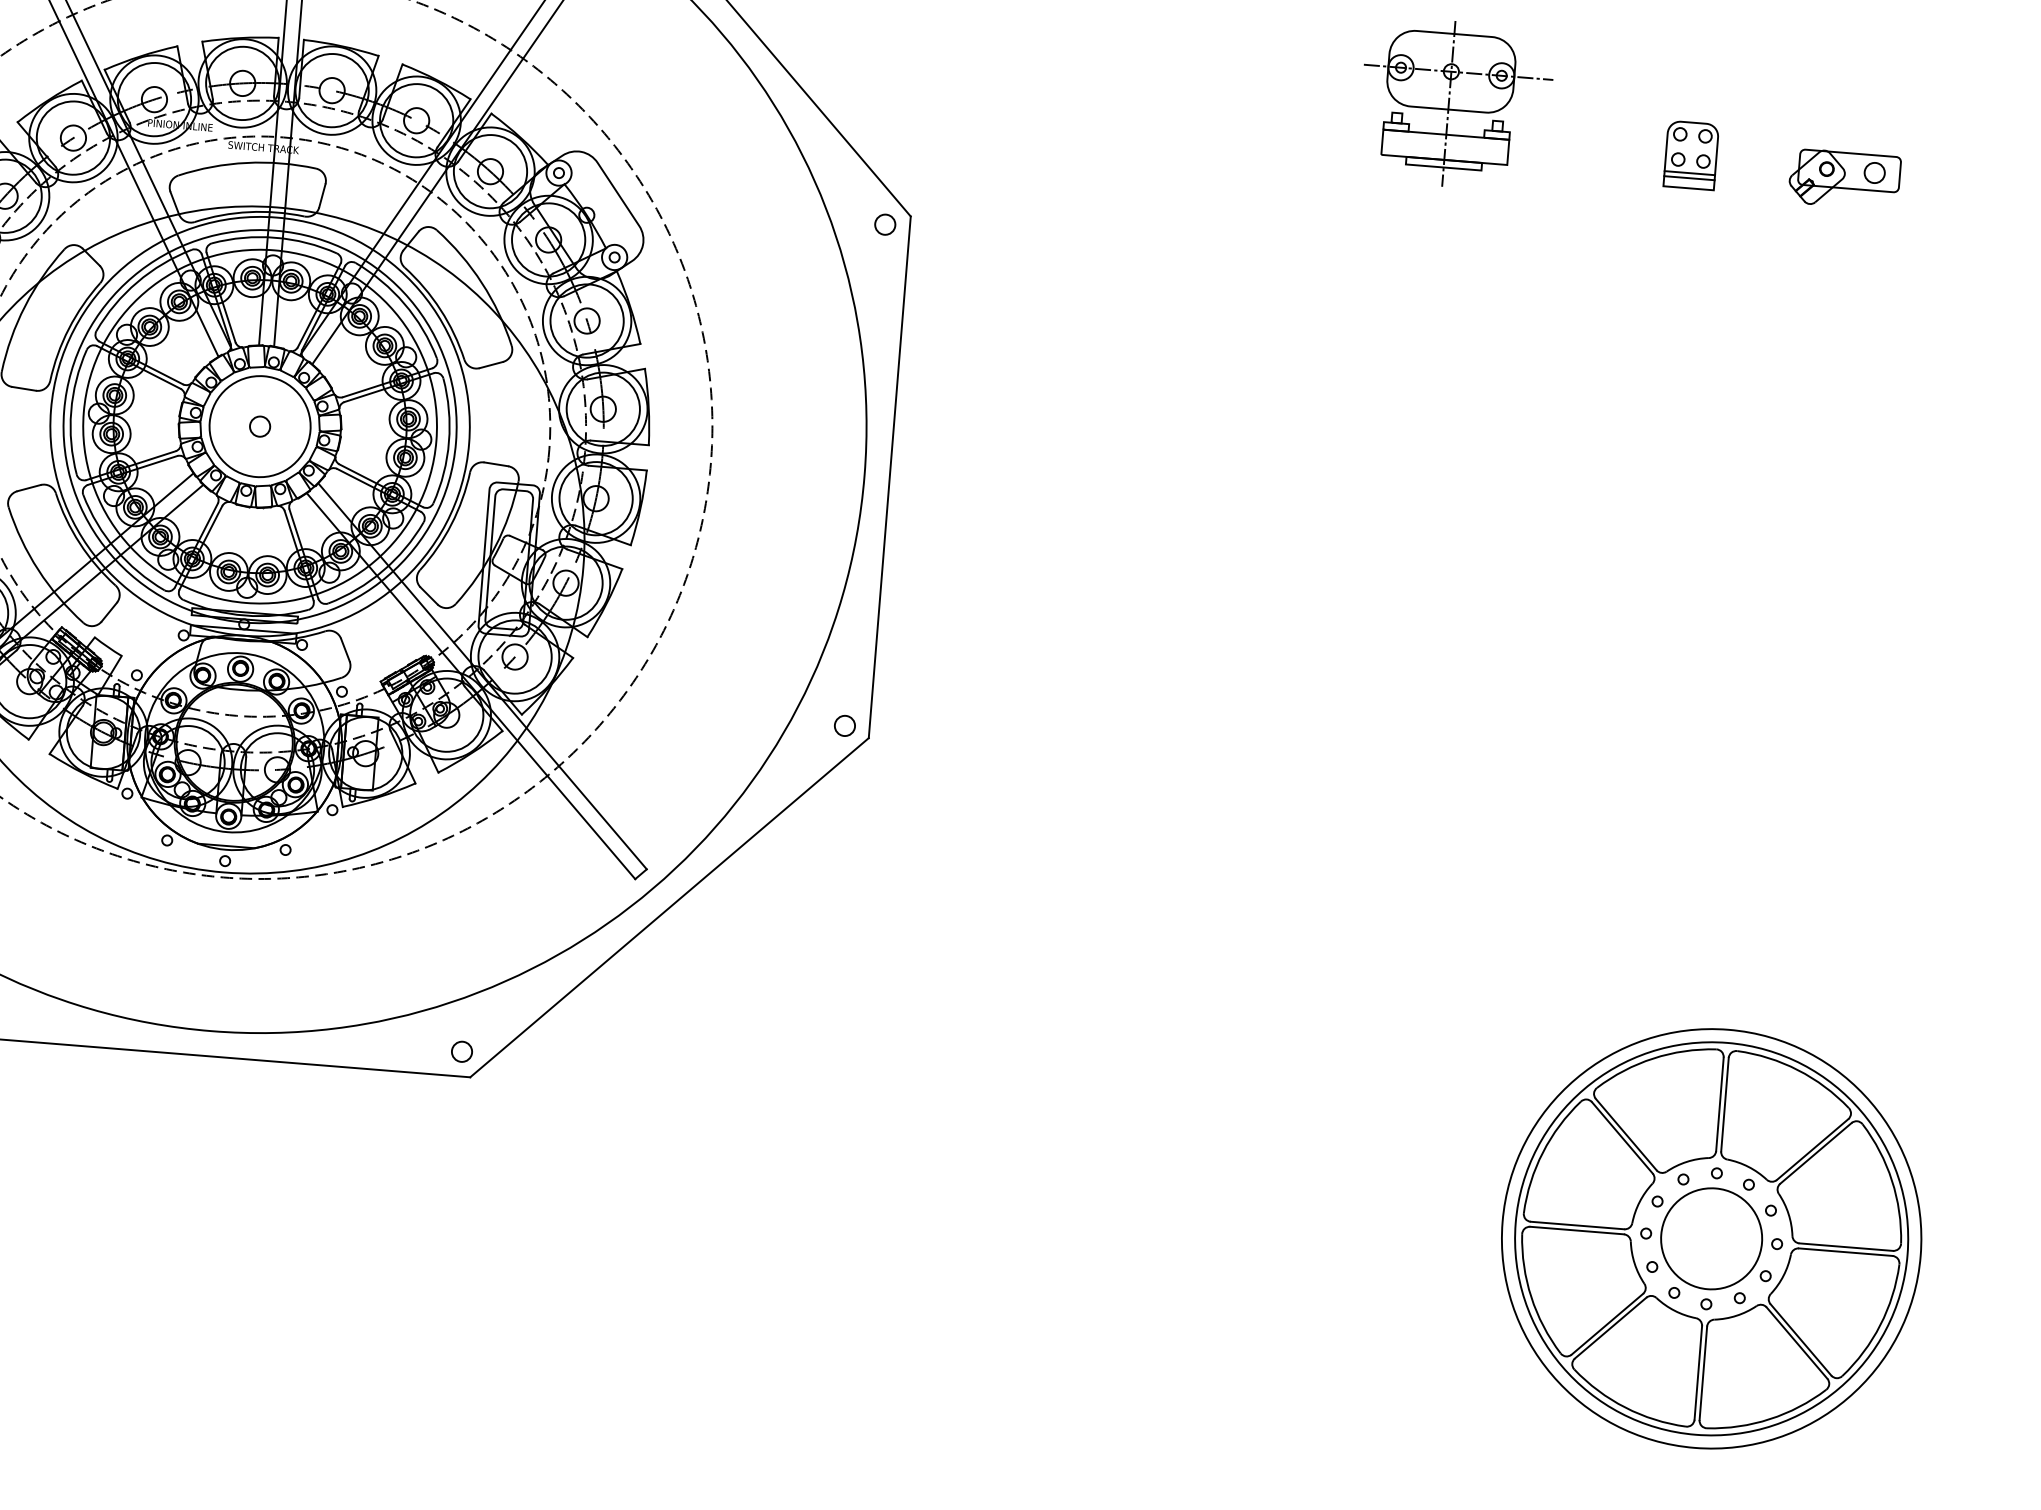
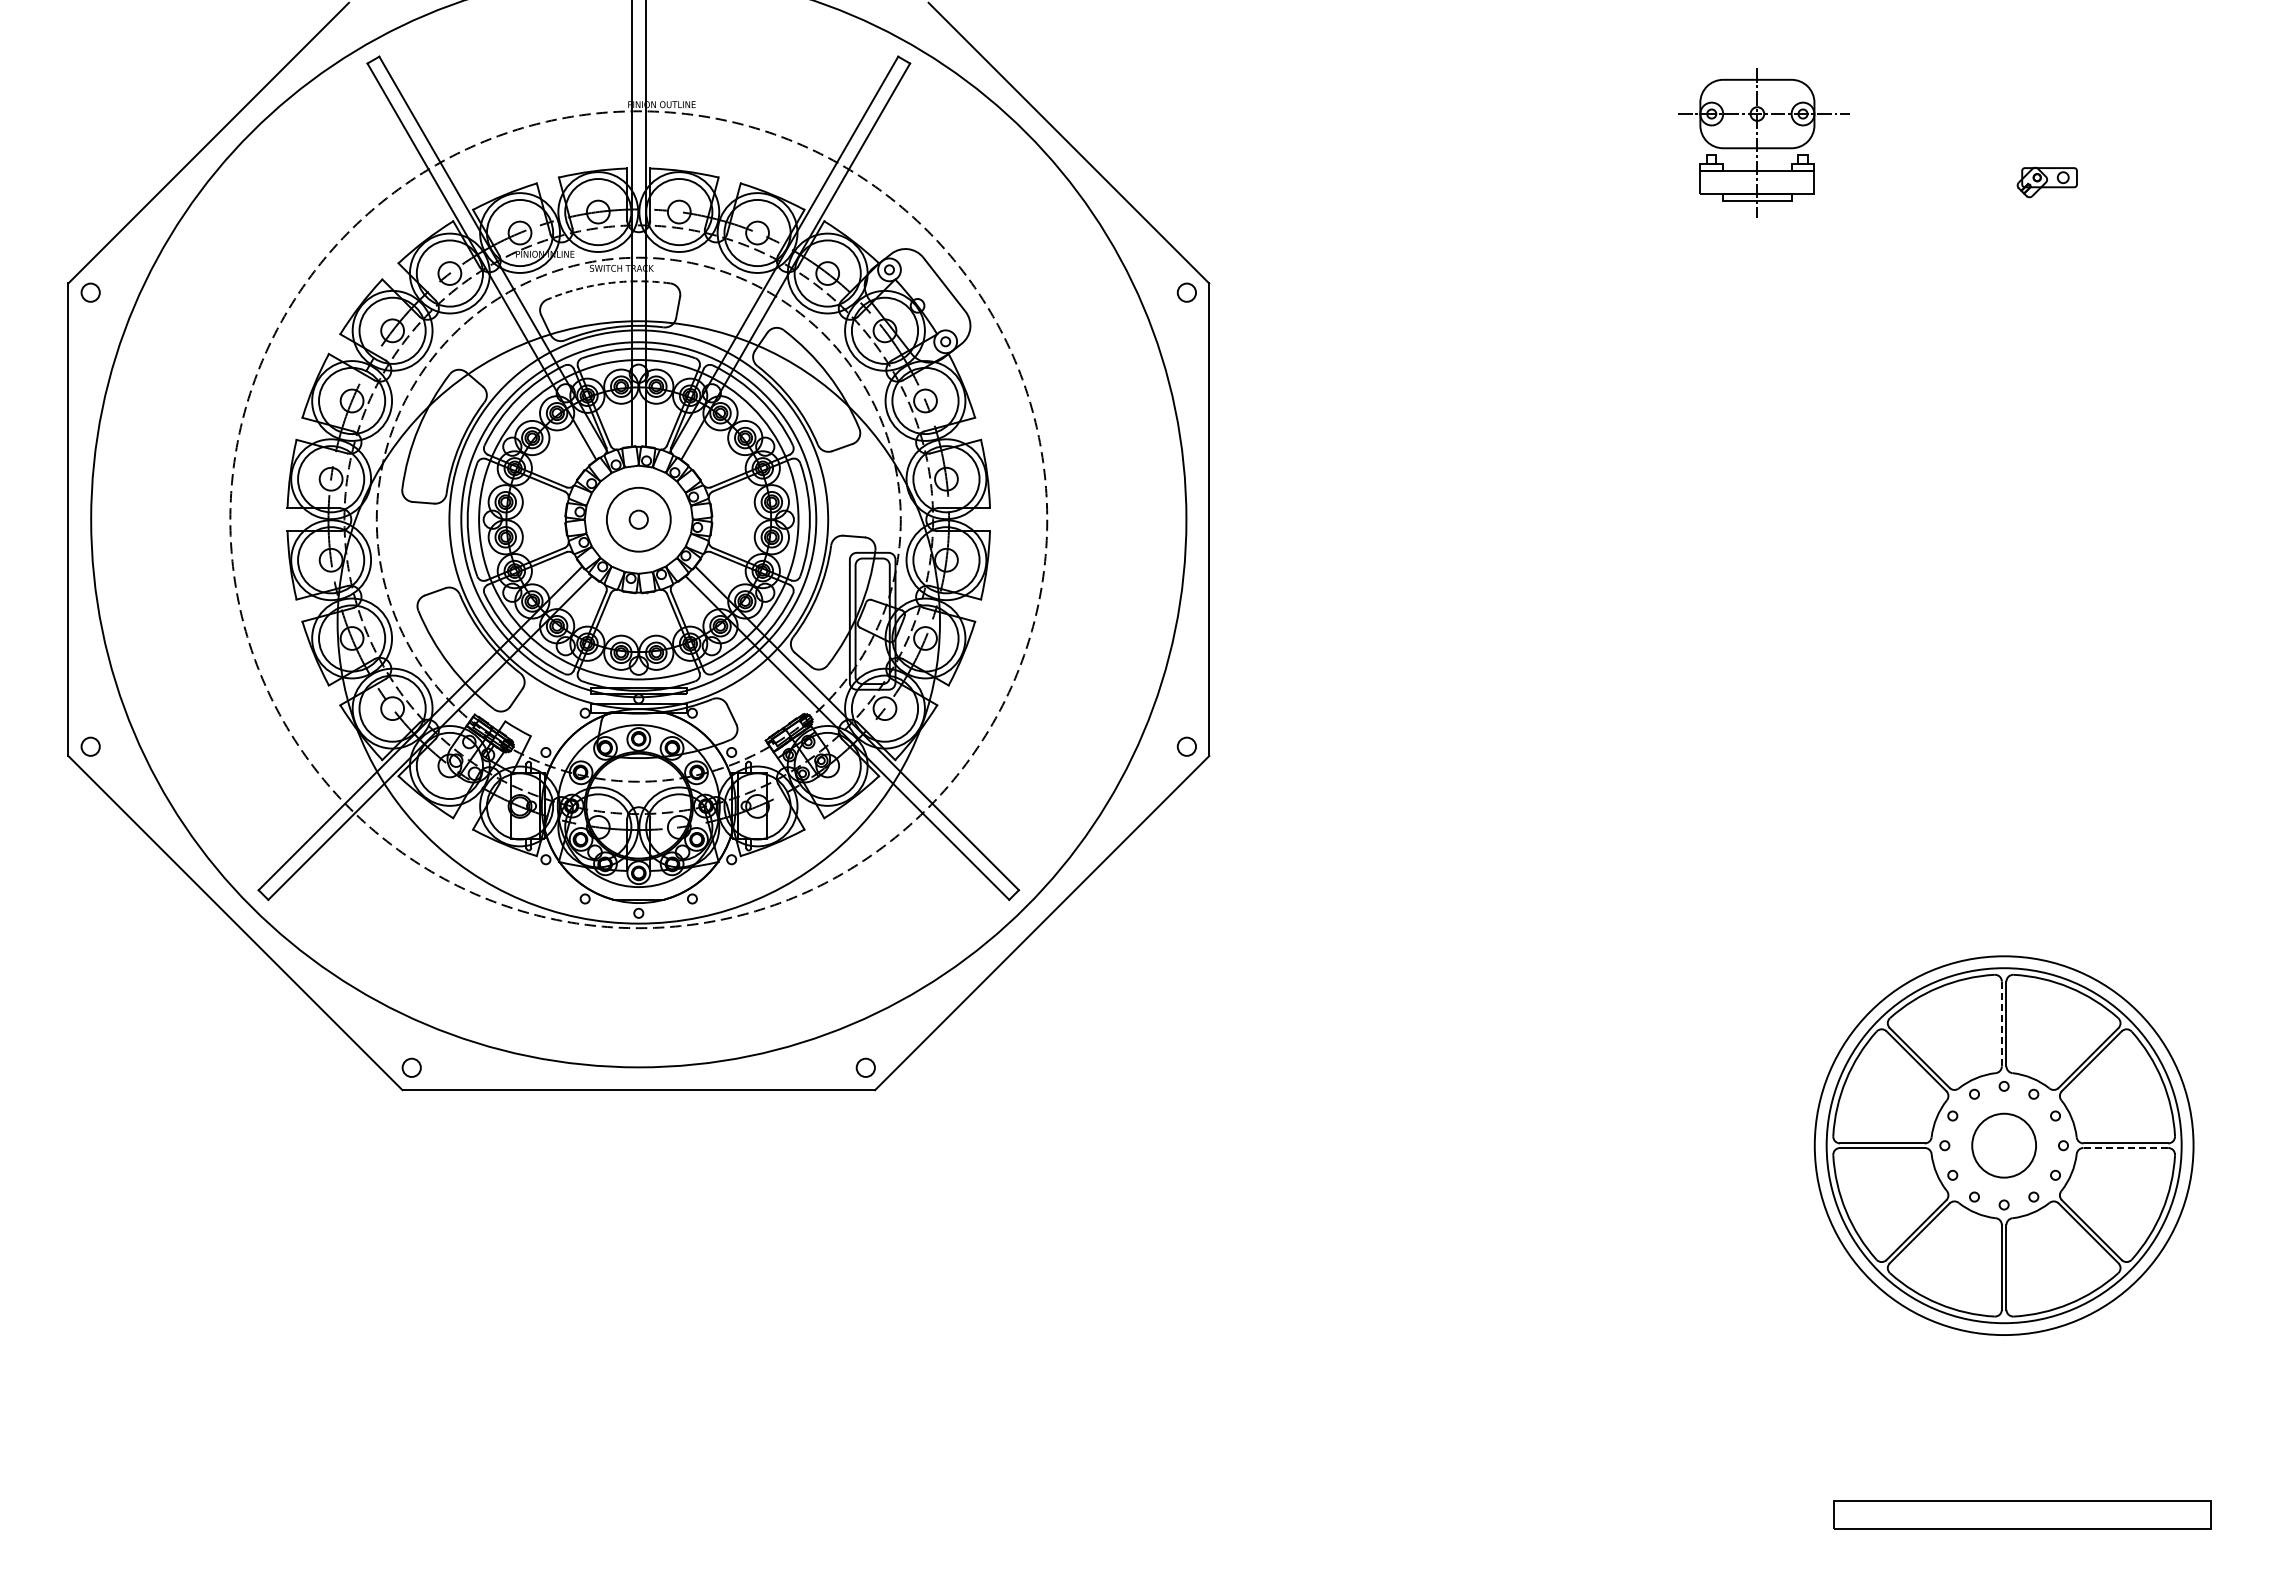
part: (1455, 103) -> (1763, 142), moved
part: (1691, 154) -> (1907, 171), removed
arc: (246, 163) -> (607, 283), solid -> dashed
part: (1845, 179) -> (2047, 182), size x0.6
circle: (259, 426) -> (638, 519), size x0.7
line: (1719, 1103) -> (2001, 1023), solid -> dashed
circle: (1710, 1238) -> (2003, 1145), size x0.7
line: (1846, 1251) -> (2126, 1147), solid -> dashed

